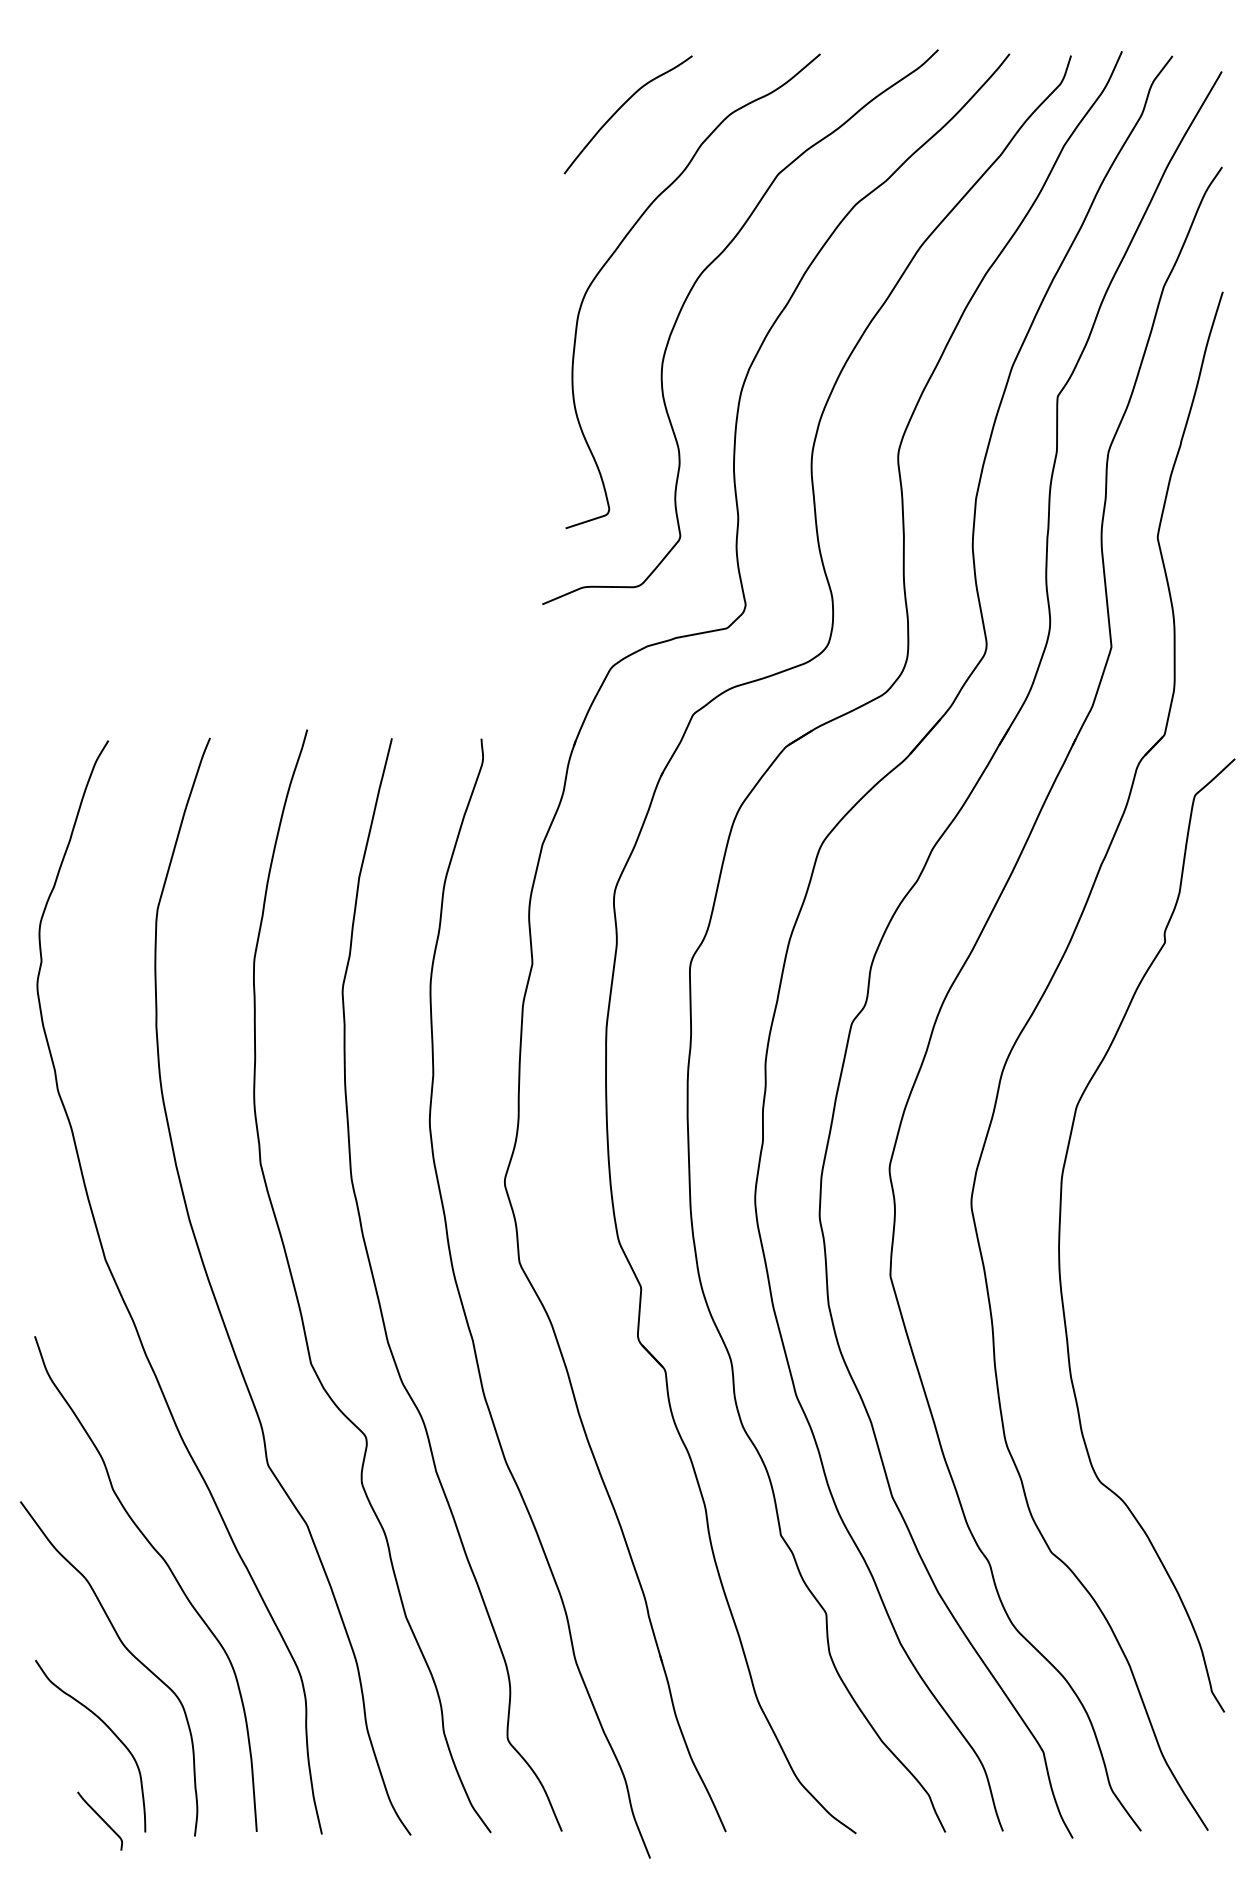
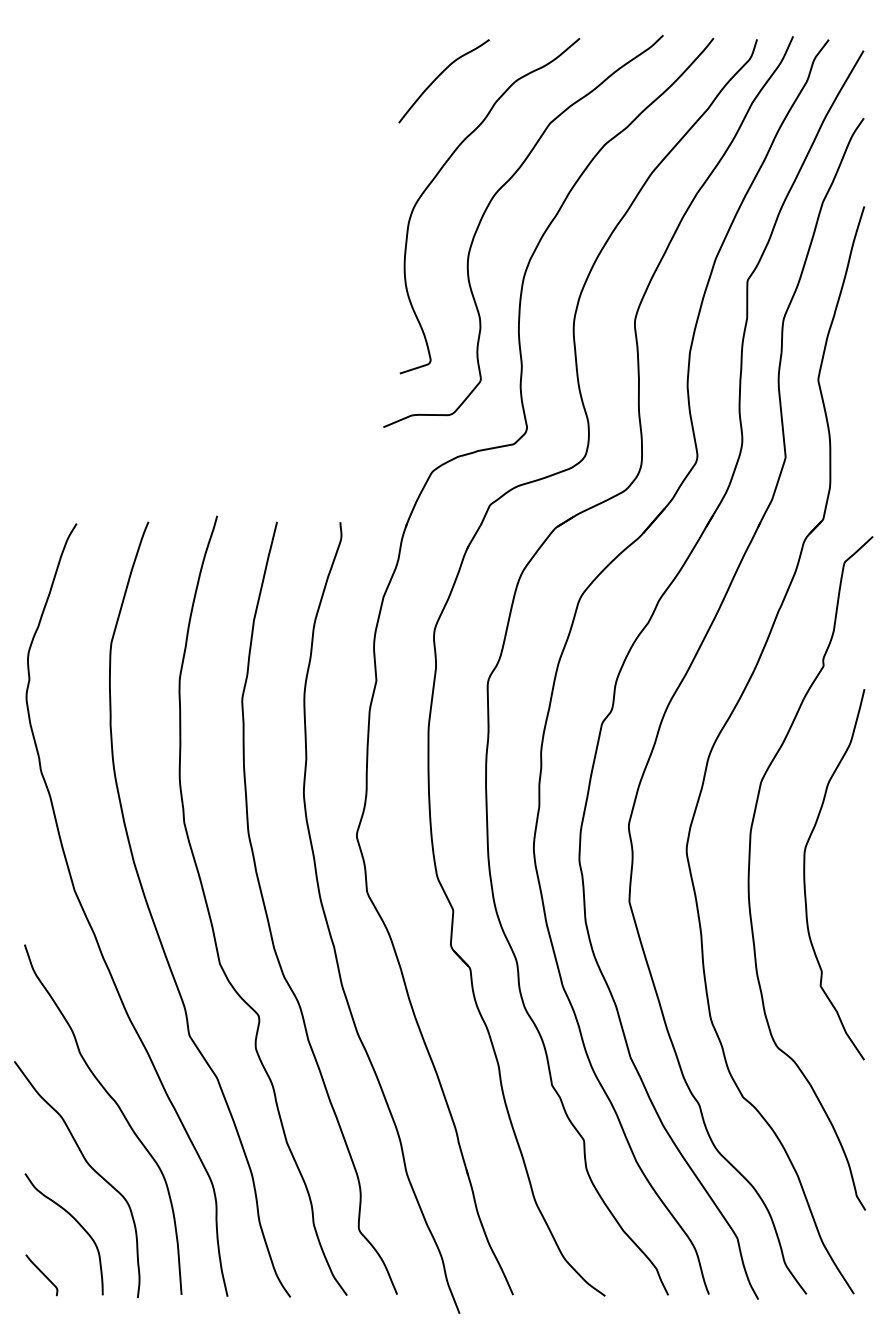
curve: (1139, 1237) -> (805, 874), added
curve: (101, 1819) -> (42, 1274), moved

